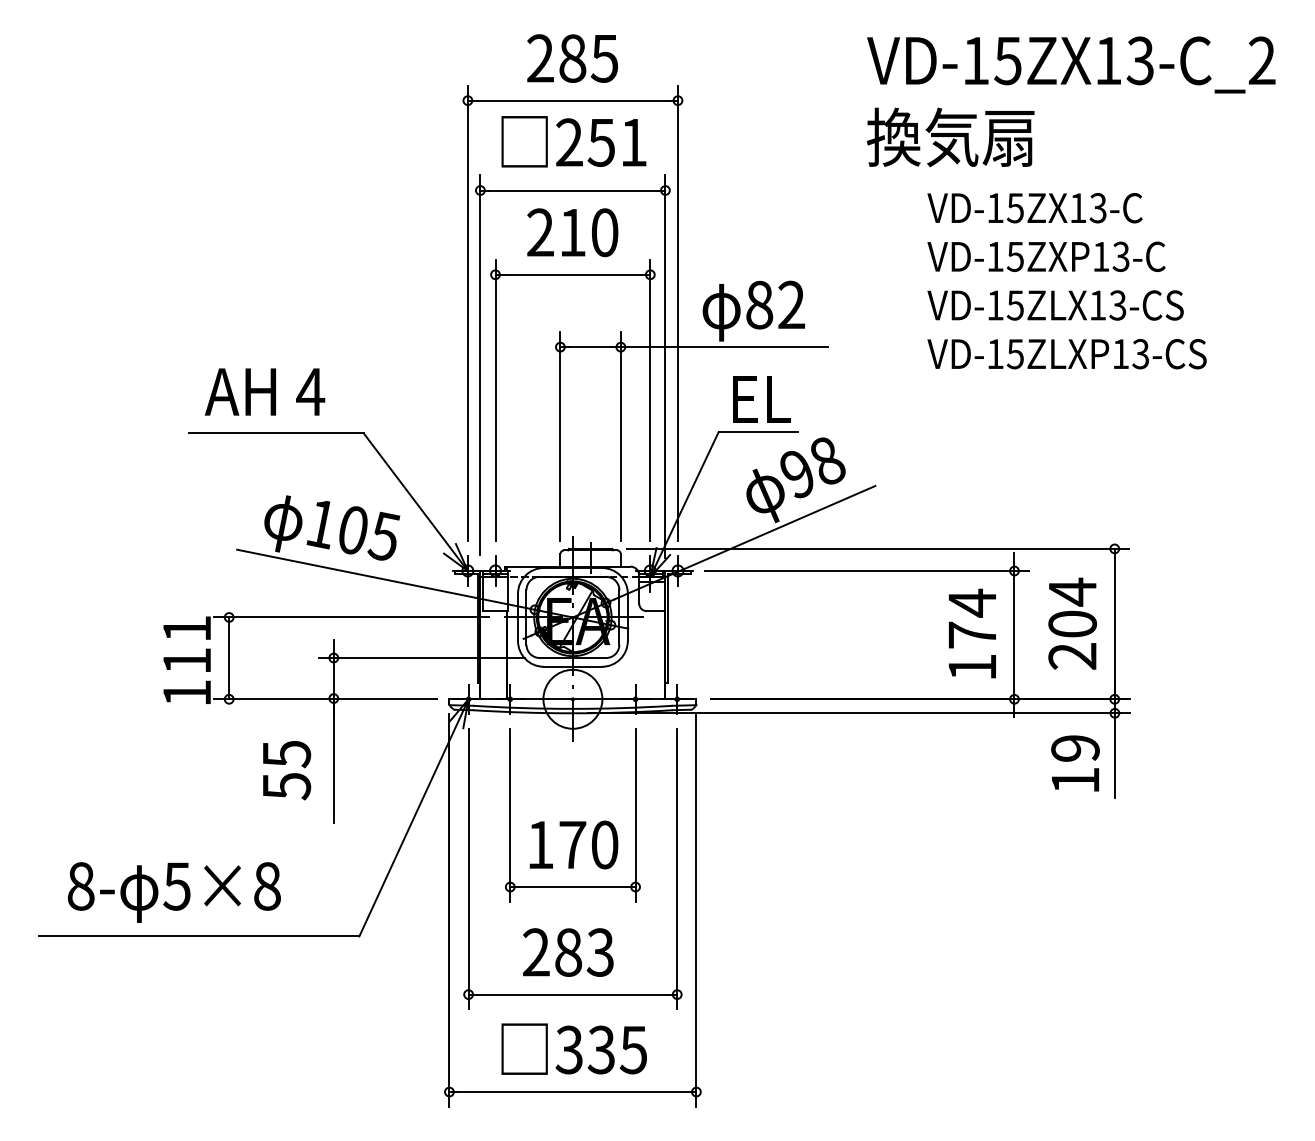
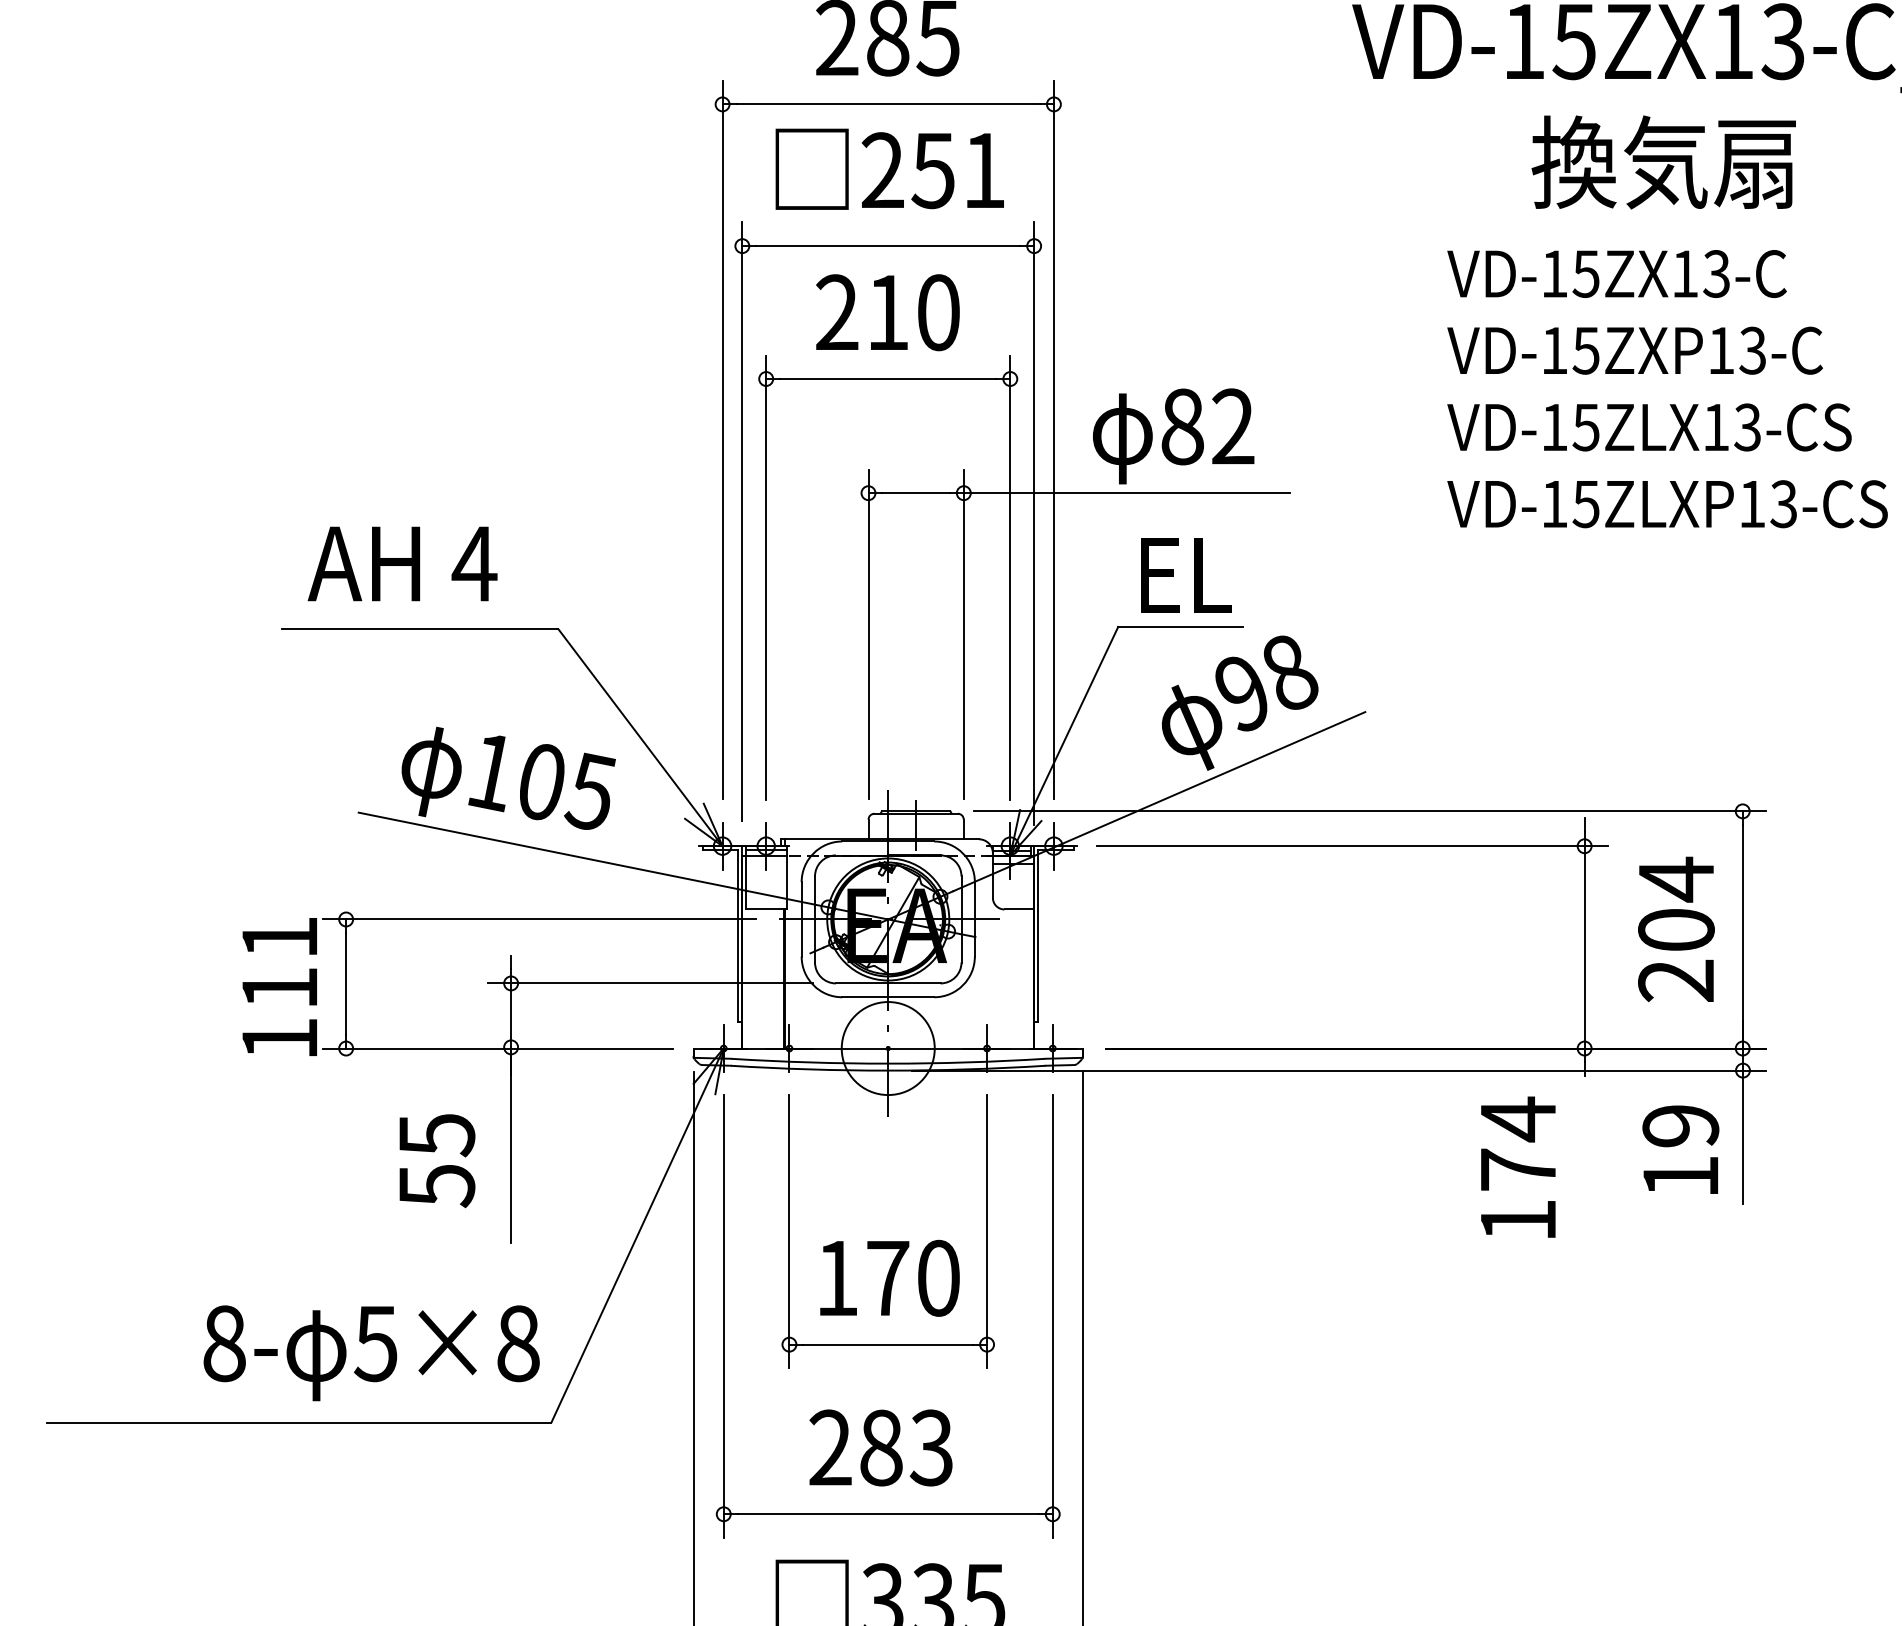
text: (950, 137) -> (1663, 162), moved
text: (972, 633) -> (1518, 1167), moved
text: (173, 892) -> (370, 1353), moved

